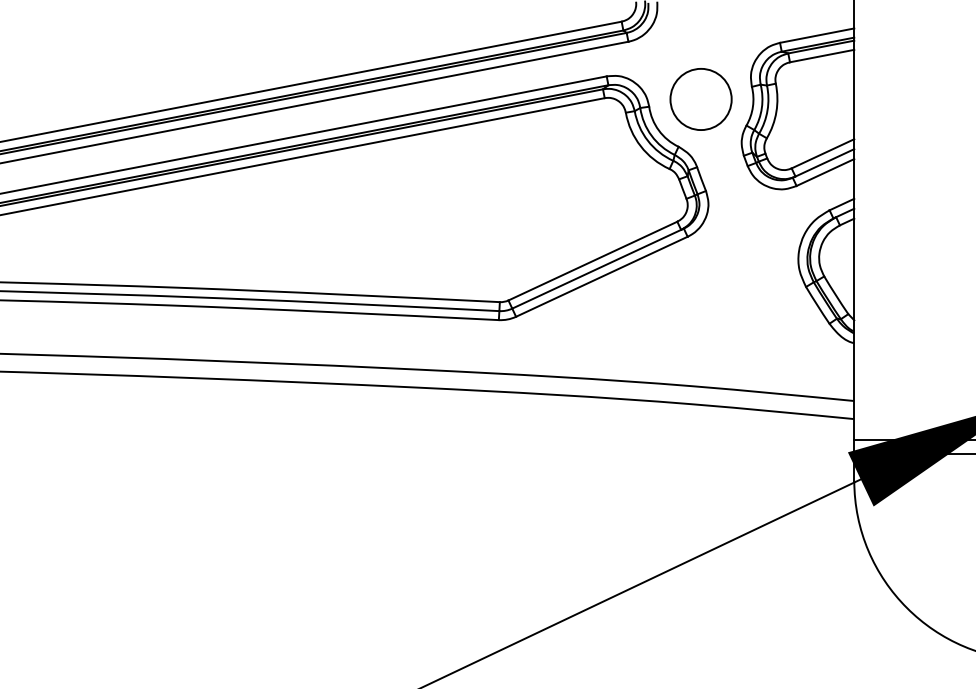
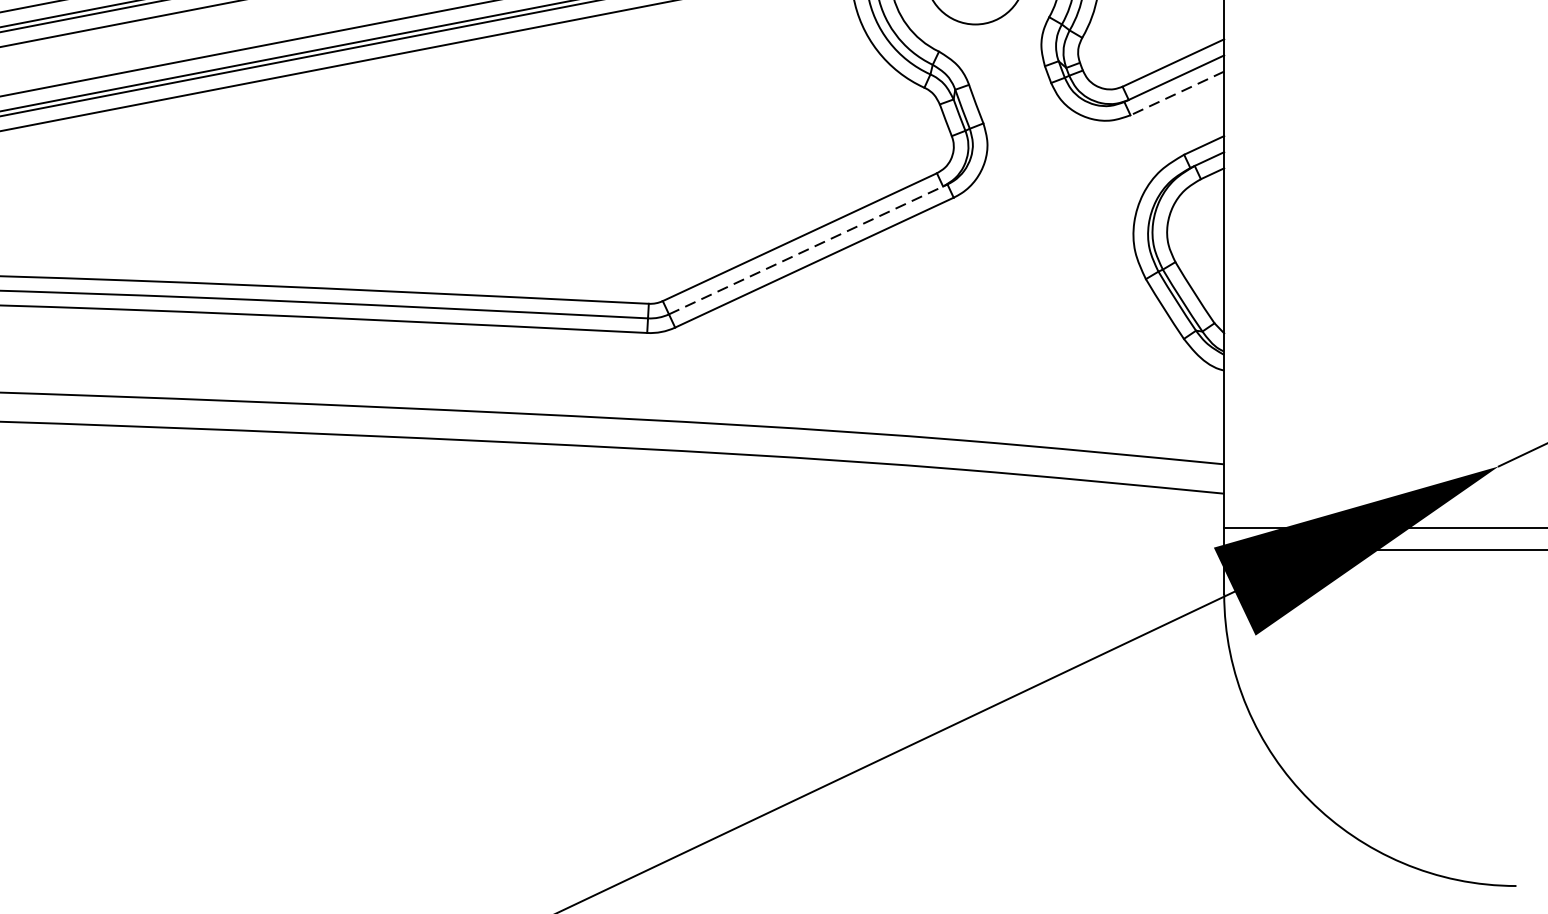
line: (825, 172) -> (1177, 93), solid -> dashed
line: (598, 268) -> (808, 249), solid -> dashed

